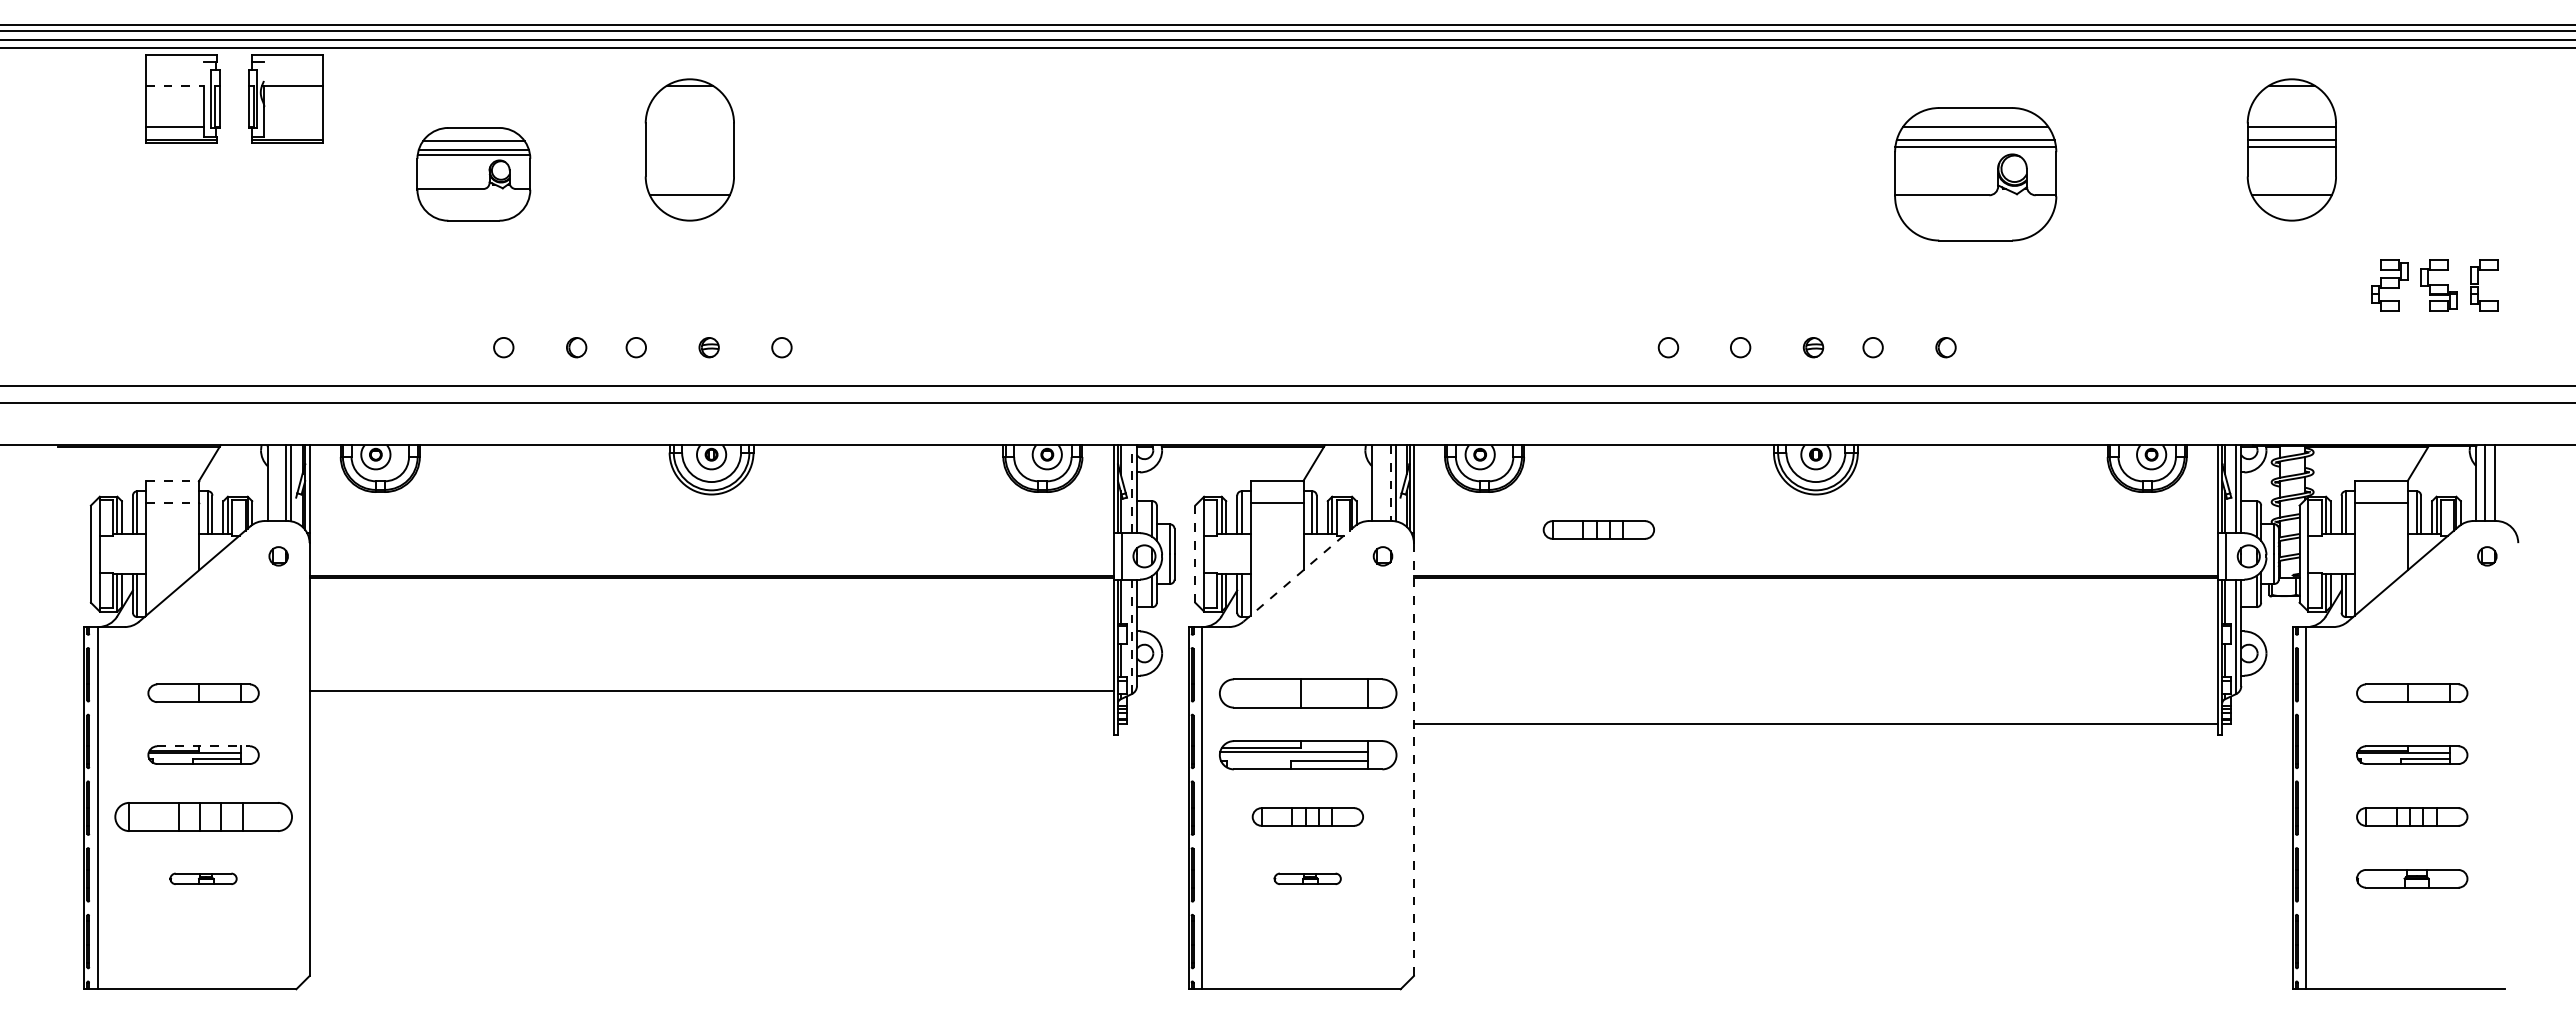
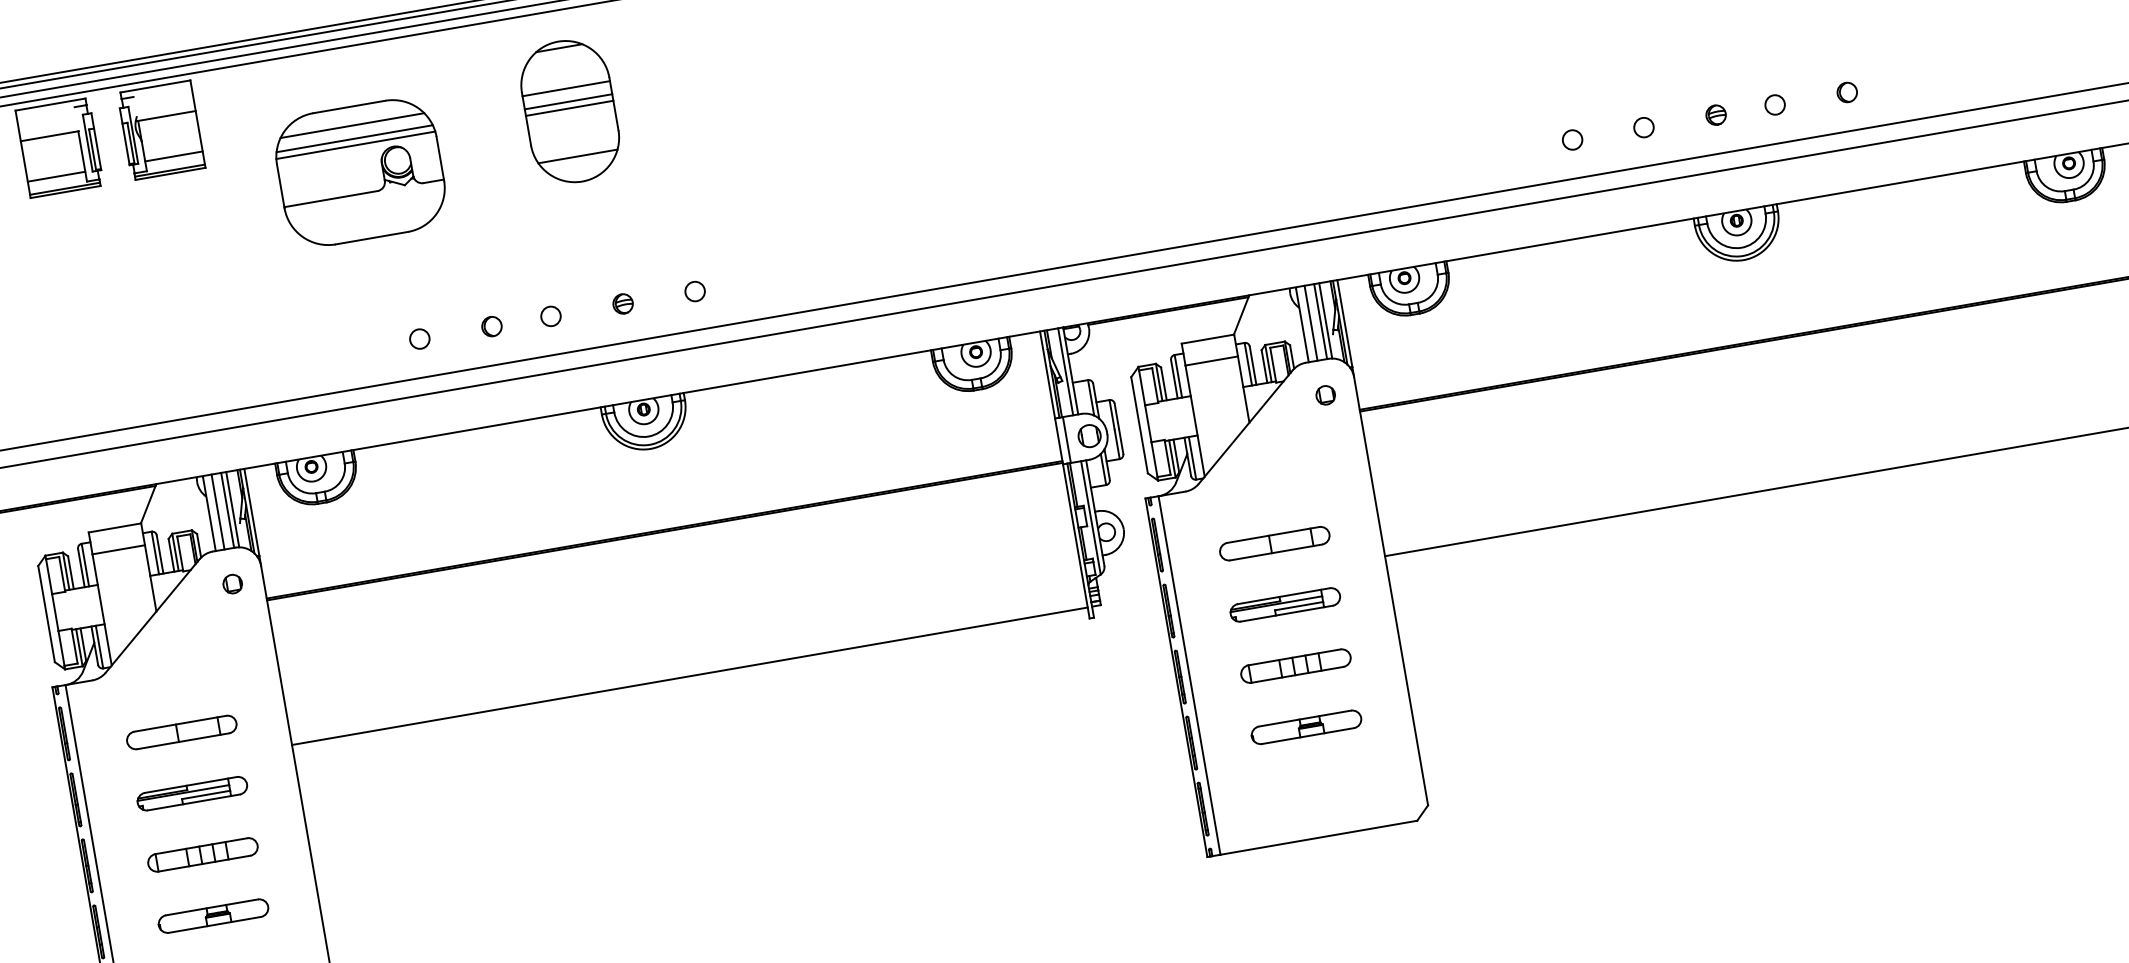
line: (175, 85) -> (50, 135), dashed -> solid
line: (293, 126) -> (173, 156), added
line: (689, 126) -> (565, 88), added
line: (689, 140) -> (568, 102), added
line: (689, 146) -> (569, 108), added
part: (473, 174) -> (360, 172), size x1.43
line: (172, 481) -> (114, 528), dashed -> solid
line: (276, 483) -> (218, 512), added
line: (1380, 483) -> (1310, 323), added
line: (1390, 483) -> (1320, 321), dashed -> solid
line: (1131, 489) -> (1065, 372), dashed -> solid
line: (172, 503) -> (118, 549), dashed -> solid
part: (1598, 529) -> (1534, 331), removed
line: (1195, 554) -> (1139, 425), dashed -> solid
line: (1299, 573) -> (1246, 426), dashed -> solid
line: (1131, 636) -> (1090, 517), dashed -> solid
line: (711, 691) -> (689, 676), moved
part: (1307, 692) -> (1274, 542), size x0.62
line: (204, 746) -> (191, 784), dashed -> solid
part: (1307, 754) -> (1284, 604), size x0.62
line: (1413, 759) -> (1390, 591), dashed -> solid
part: (203, 816) -> (202, 854), size x0.62
part: (203, 878) -> (213, 915), size x1.67
part: (1307, 878) -> (1306, 727), size x1.67

